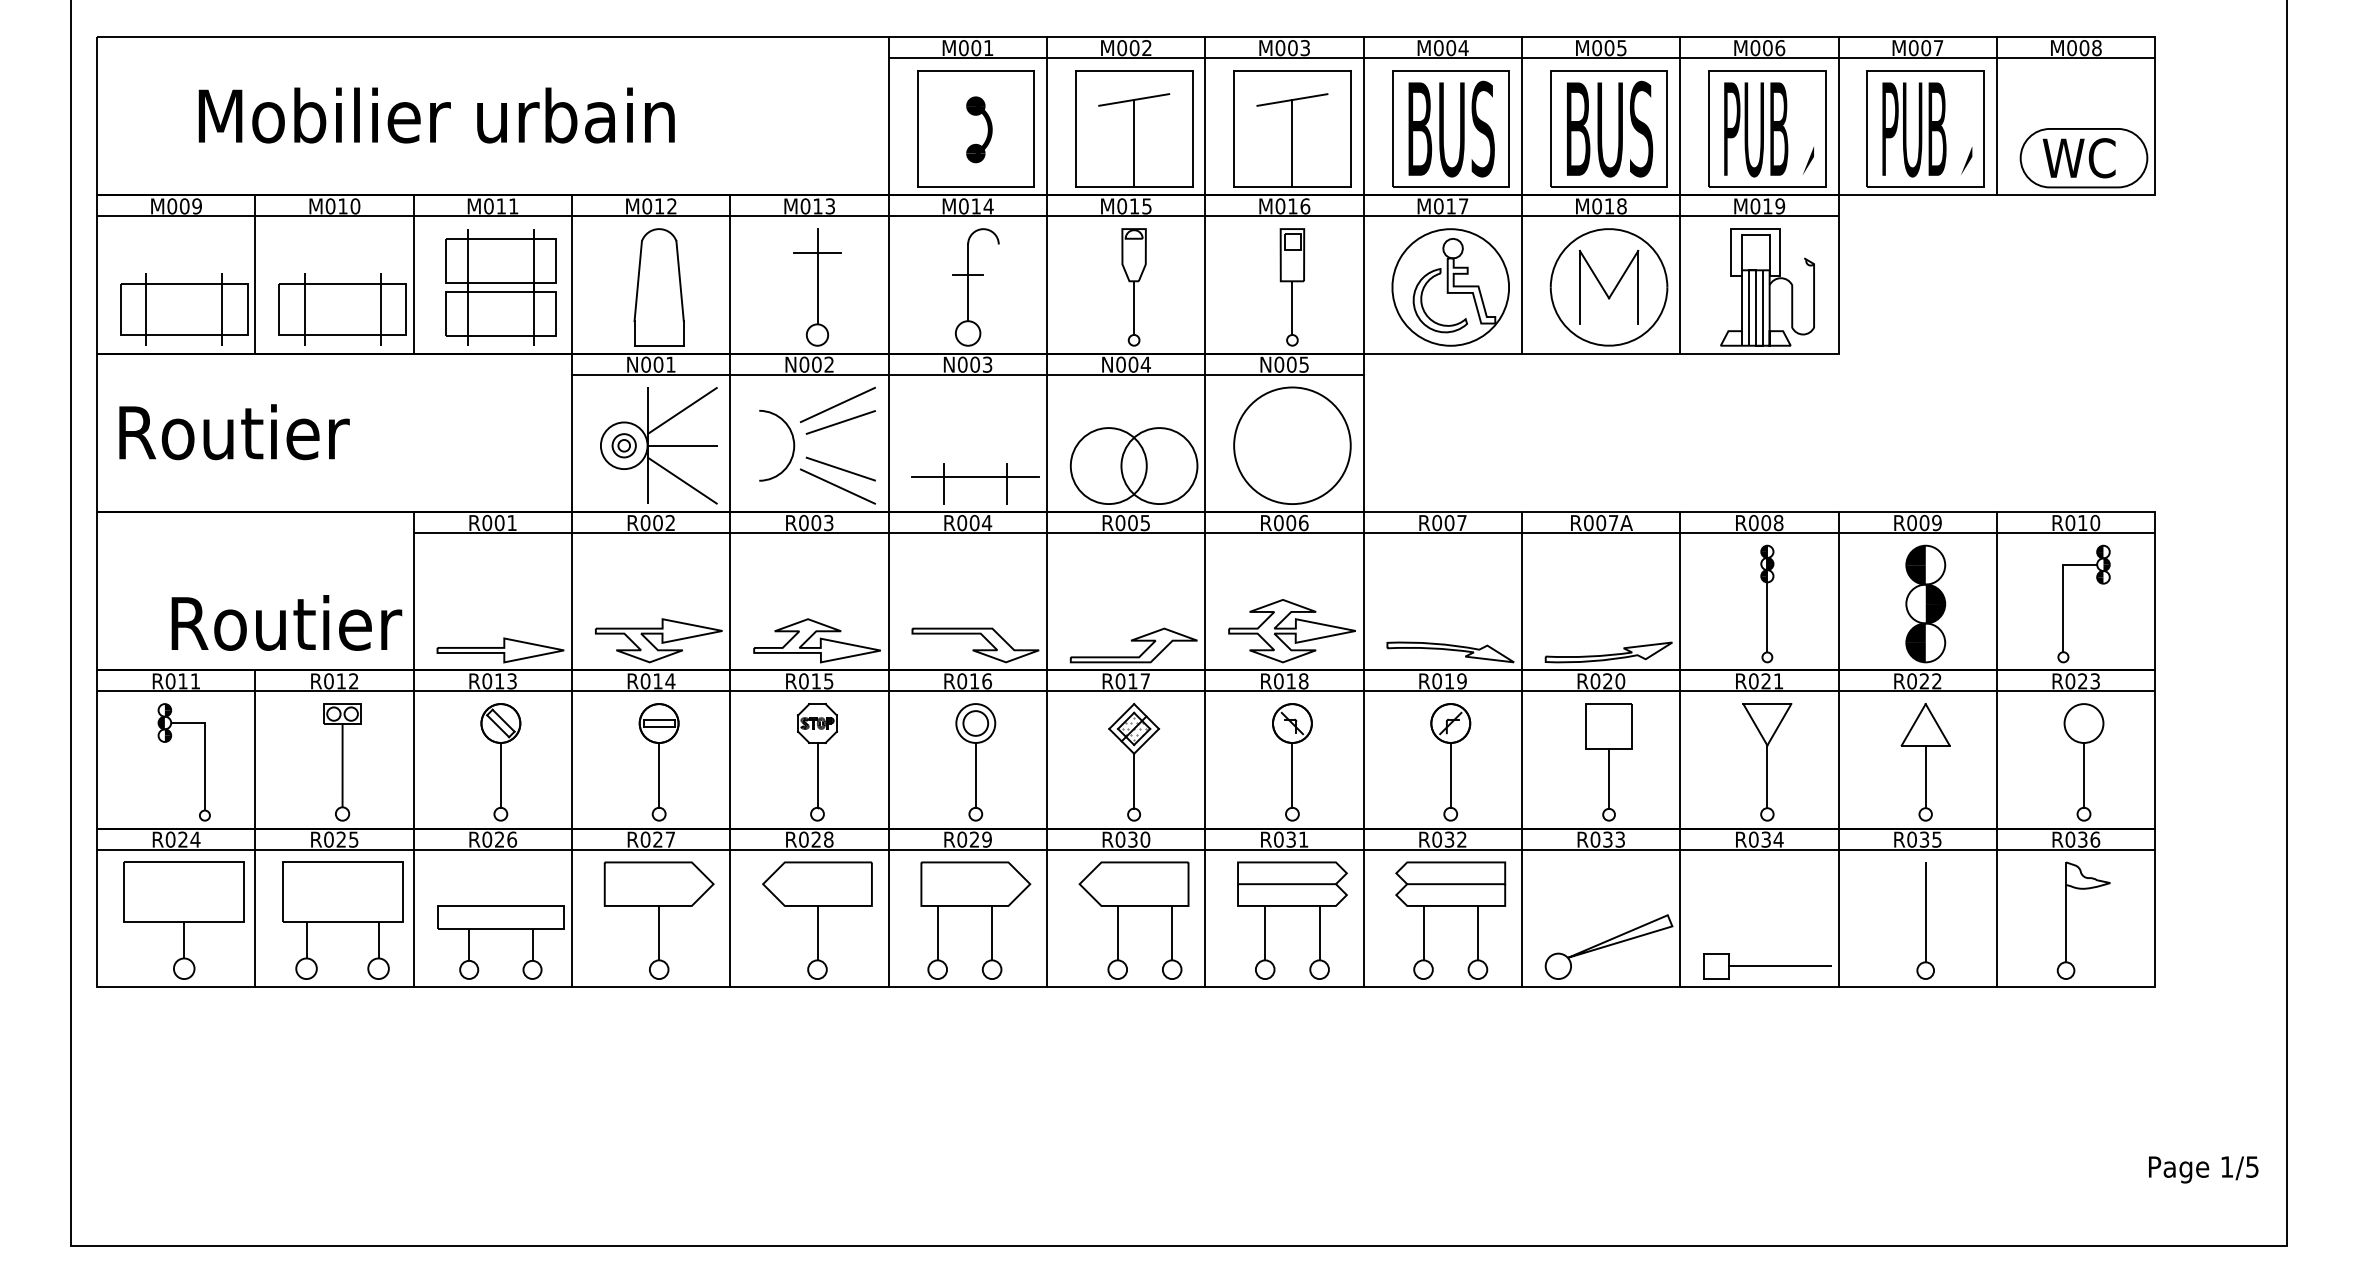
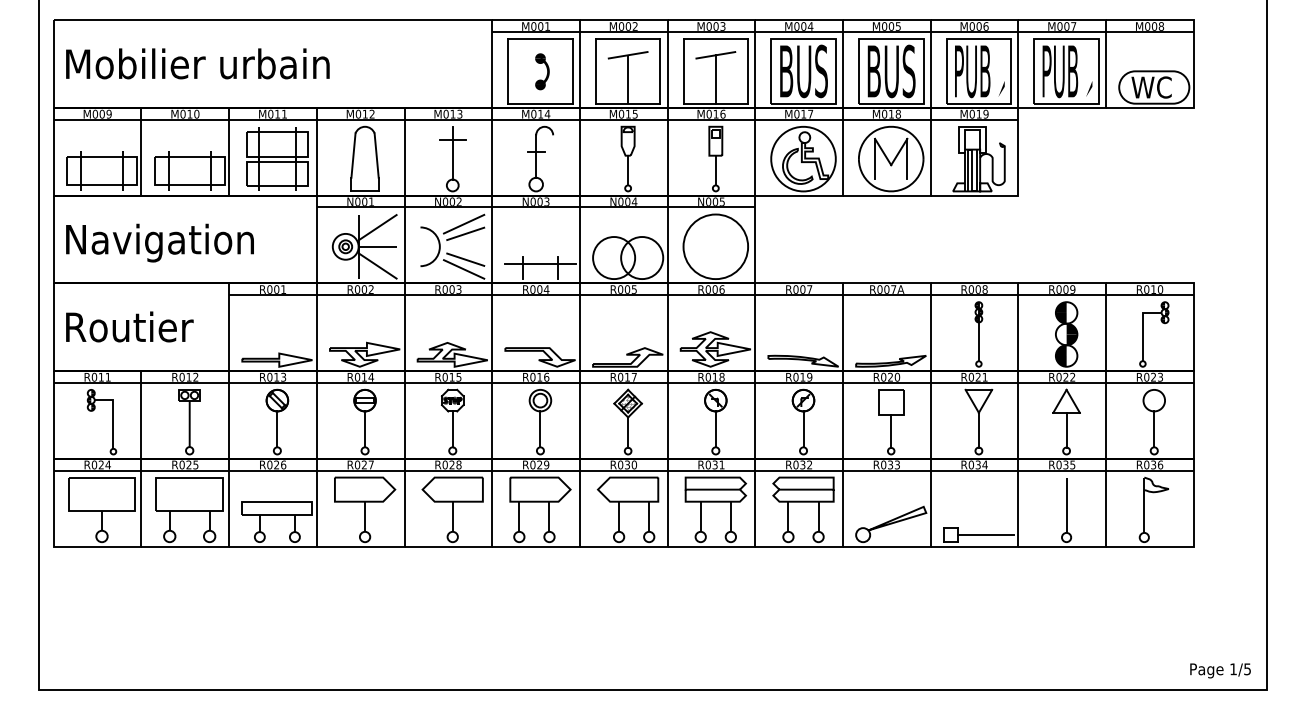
text: (436, 114) -> (197, 63), moved
text: (291, 437) -> (161, 242), Routier -> Navigation
text: (286, 622) -> (129, 326), moved
text: (2203, 1169) -> (1220, 670), moved

